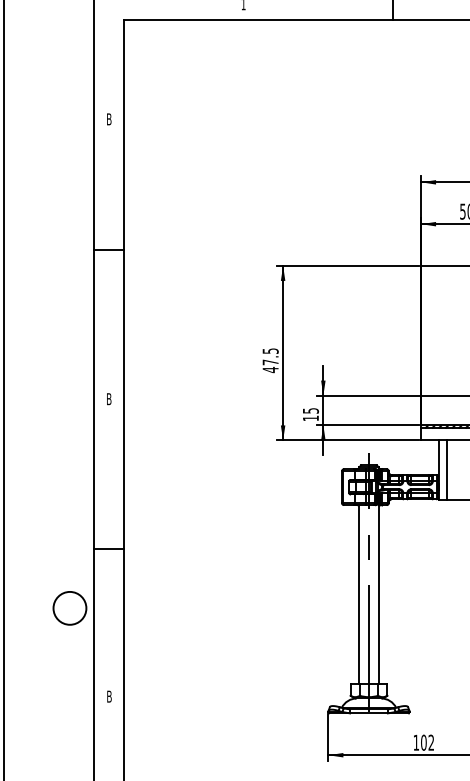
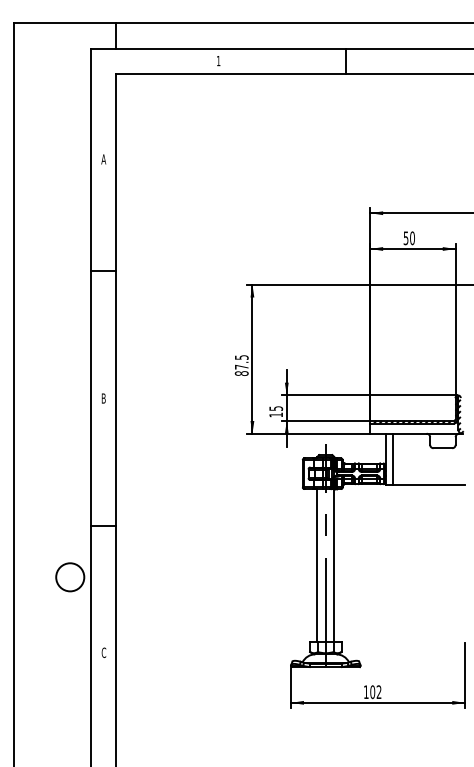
text: (108, 119) -> (103, 159), B -> A
text: (270, 369) -> (241, 373), 47.5 -> 87.5
text: (108, 696) -> (103, 652), B -> C

